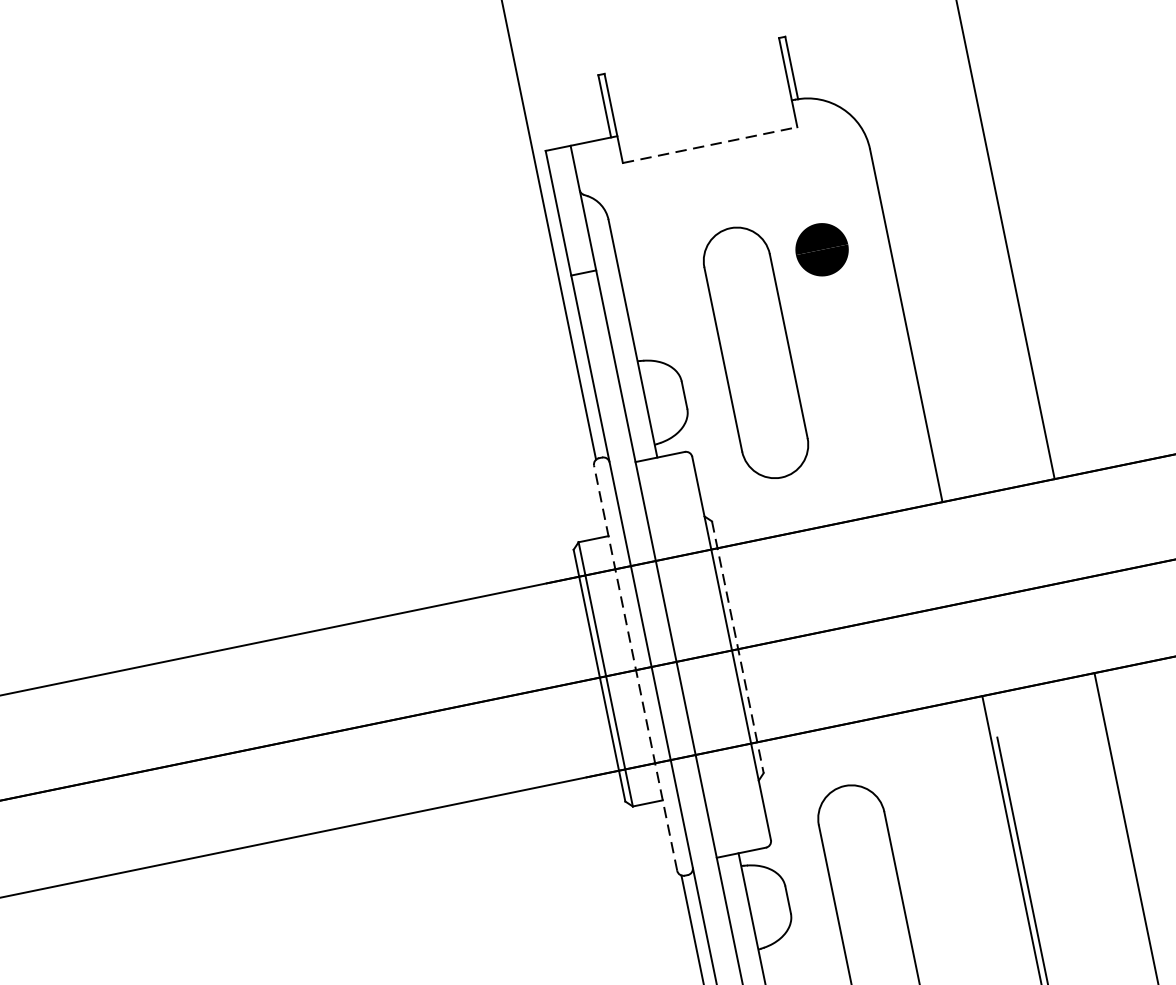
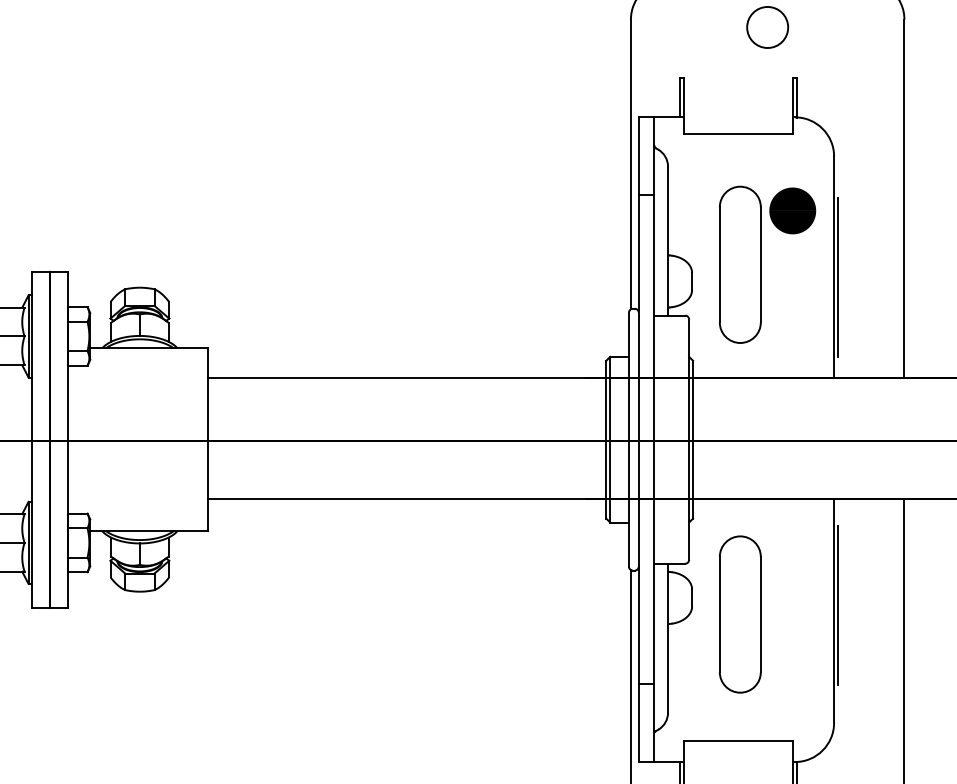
line: (710, 145) -> (738, 134), dashed -> solid
part: (821, 249) -> (792, 210), size x1.43
line: (916, 340) -> (838, 277), added
line: (738, 646) -> (693, 439), dashed -> solid
line: (634, 668) -> (628, 439), dashed -> solid

